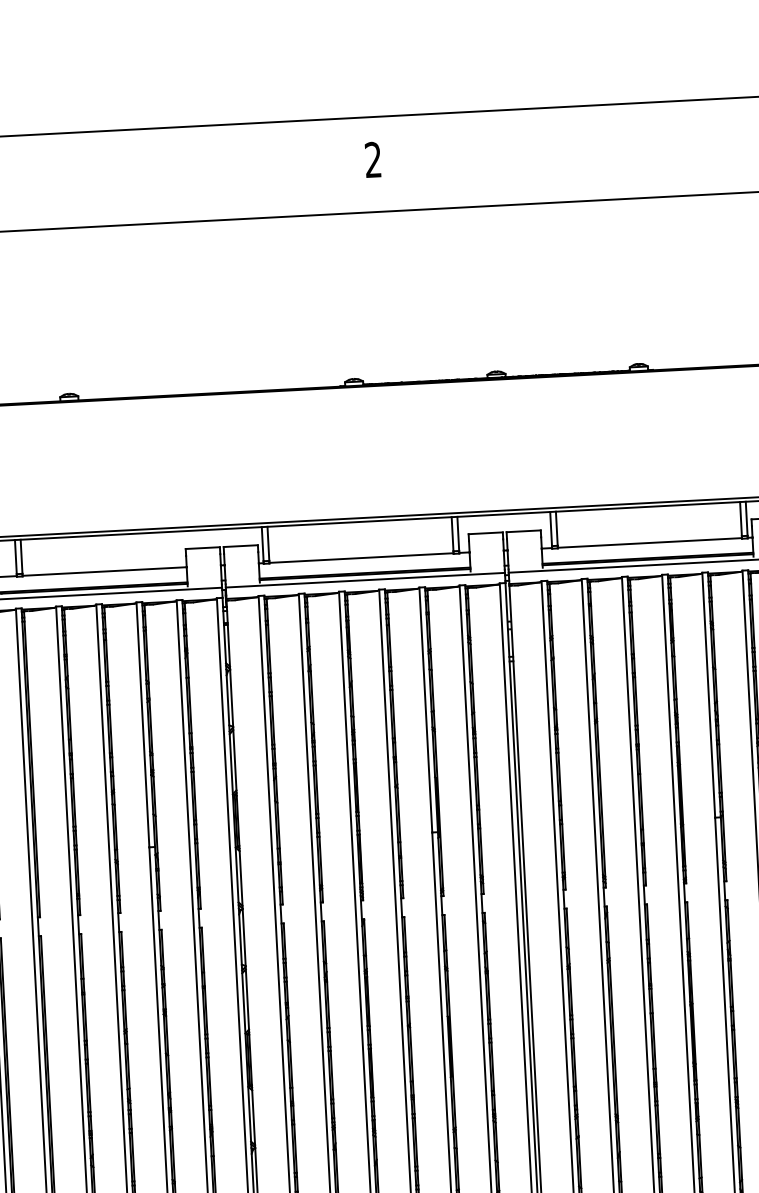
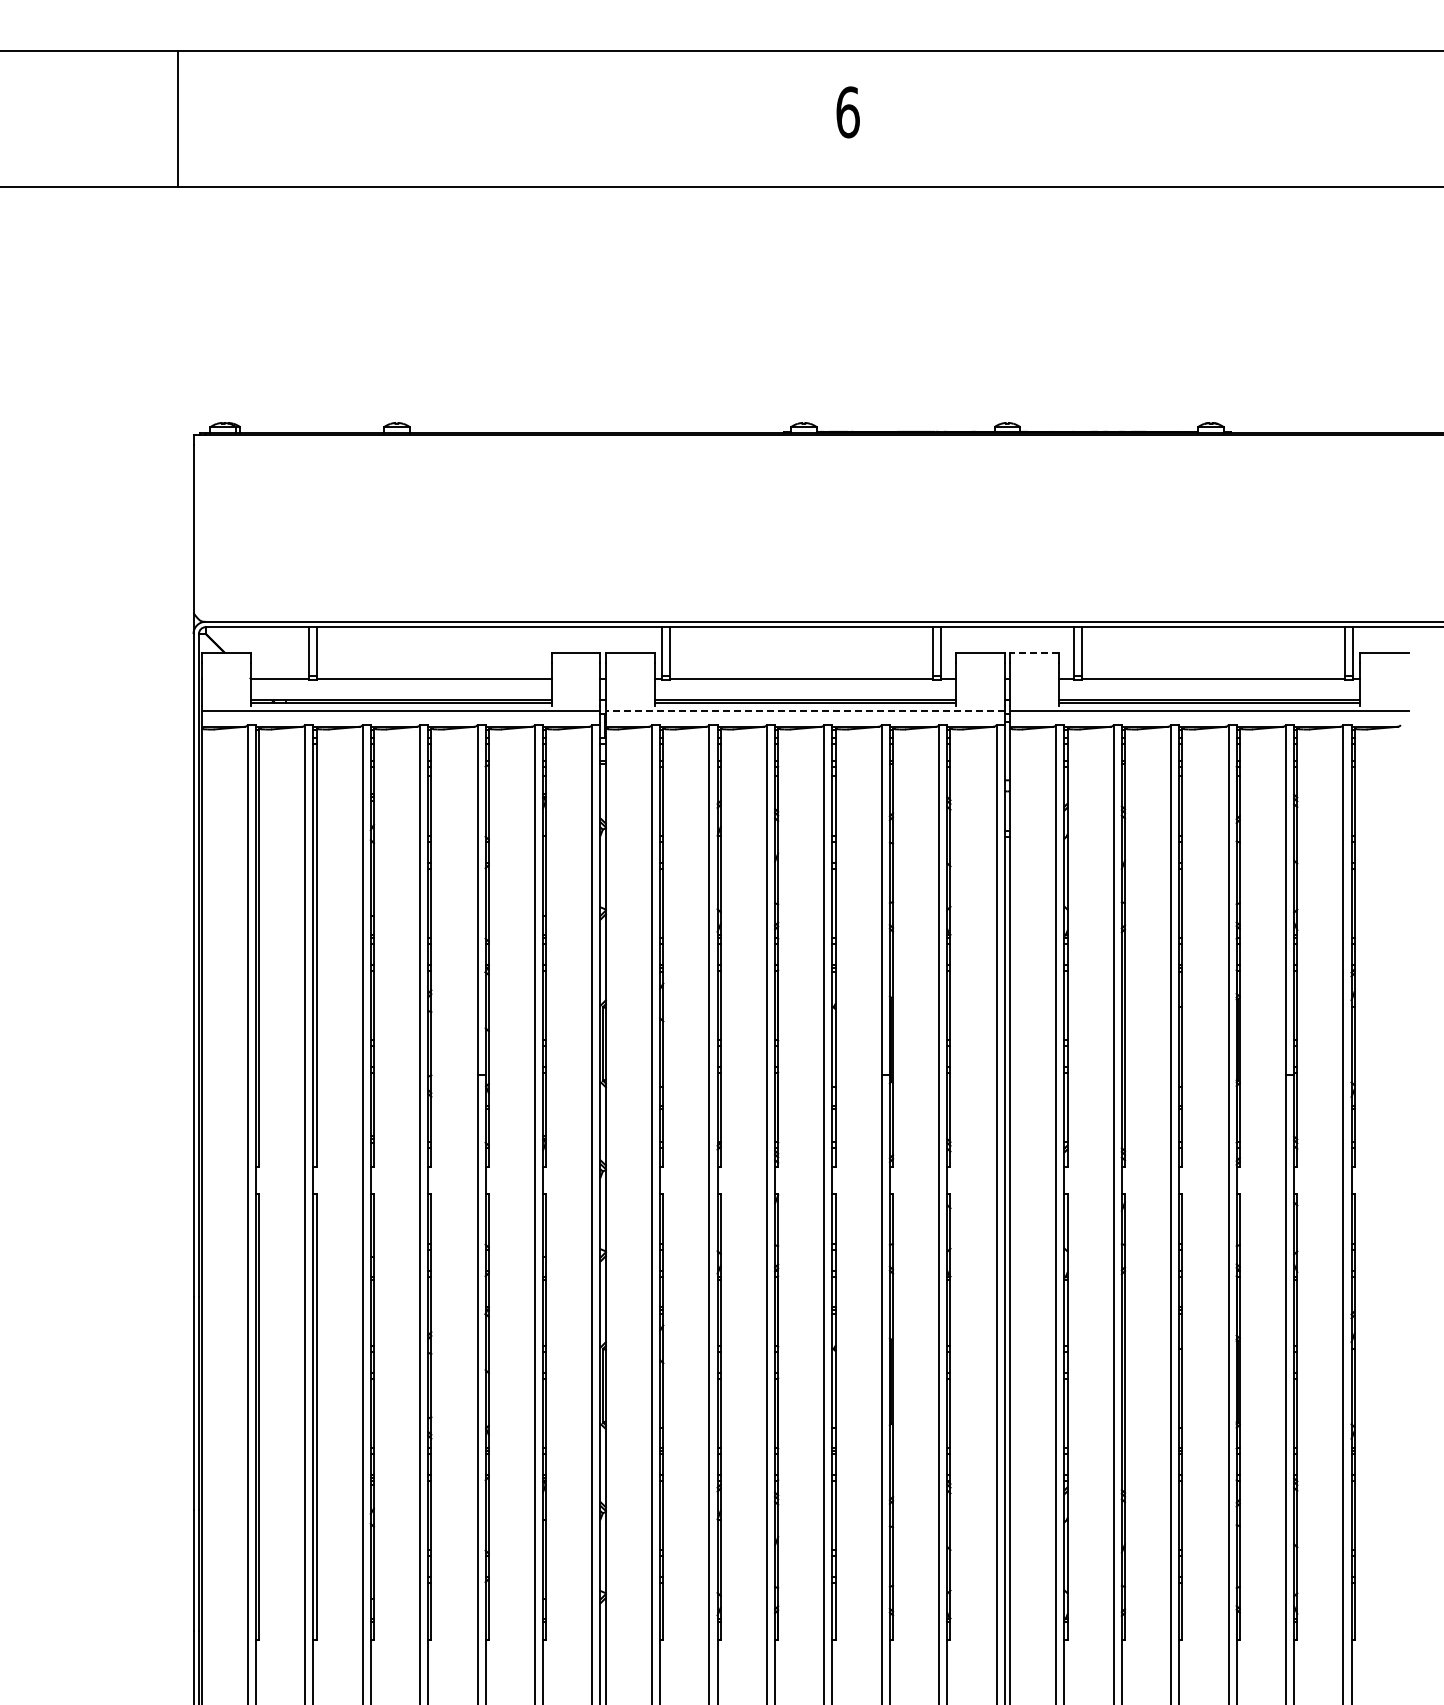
text: (373, 160) -> (847, 112), 2 -> 6
line: (523, 531) -> (1034, 652), solid -> dashed
line: (364, 580) -> (804, 710), solid -> dashed

